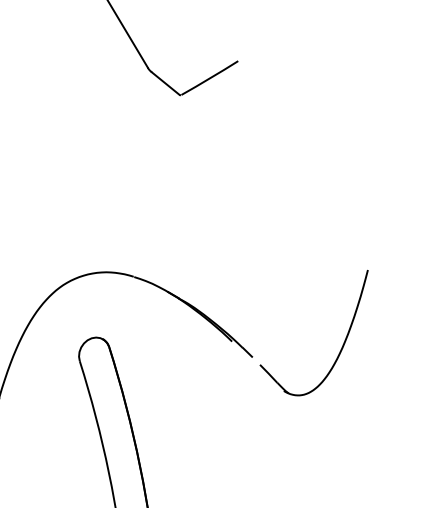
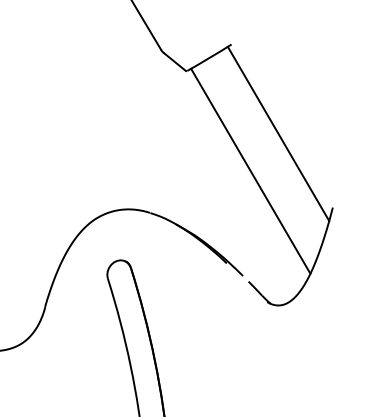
line: (298, 175) -> (278, 133), added
line: (262, 222) -> (250, 170), added

